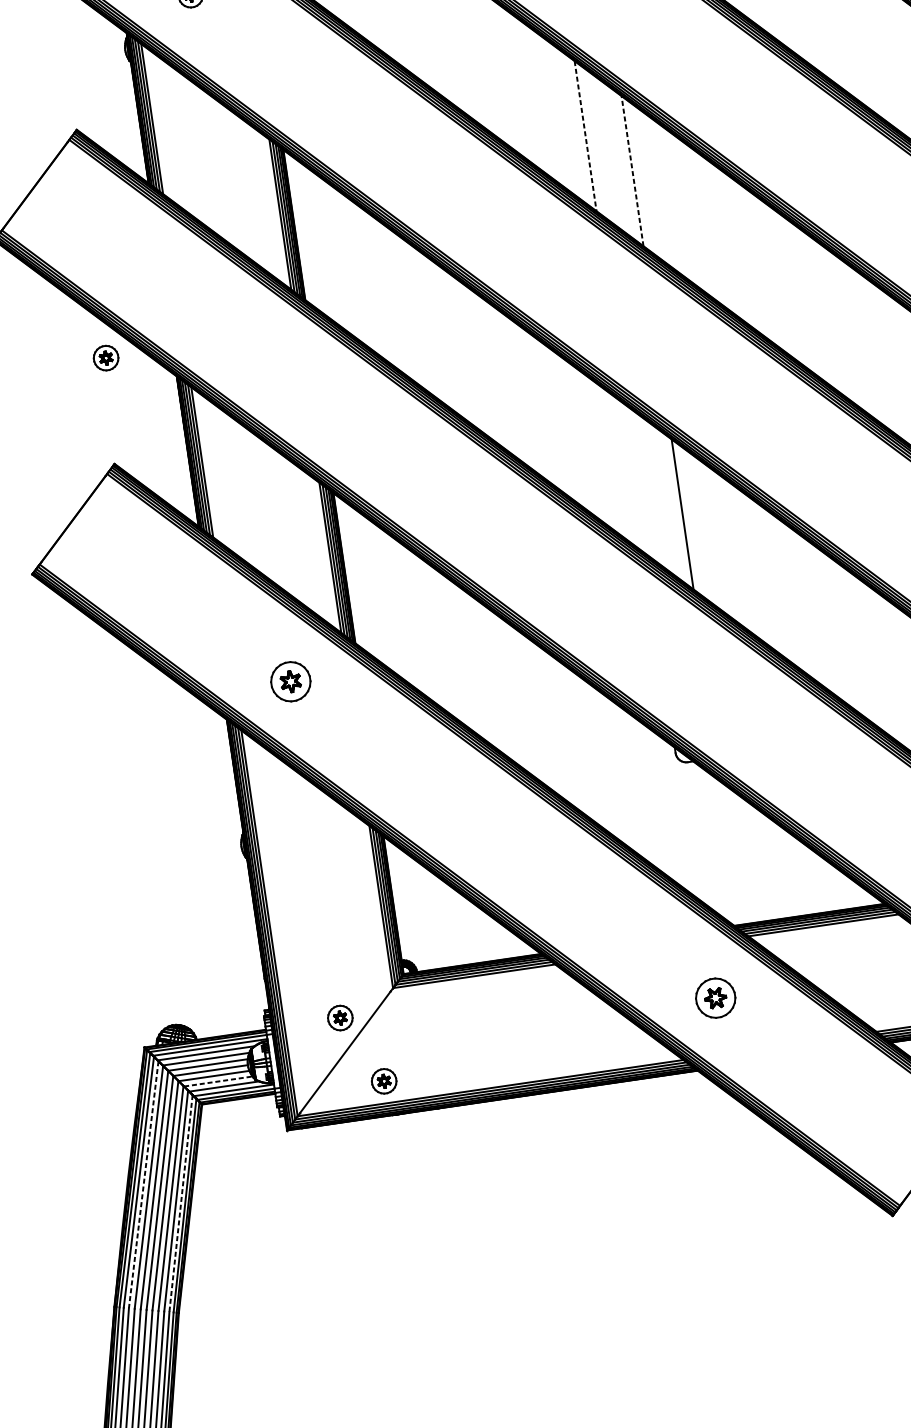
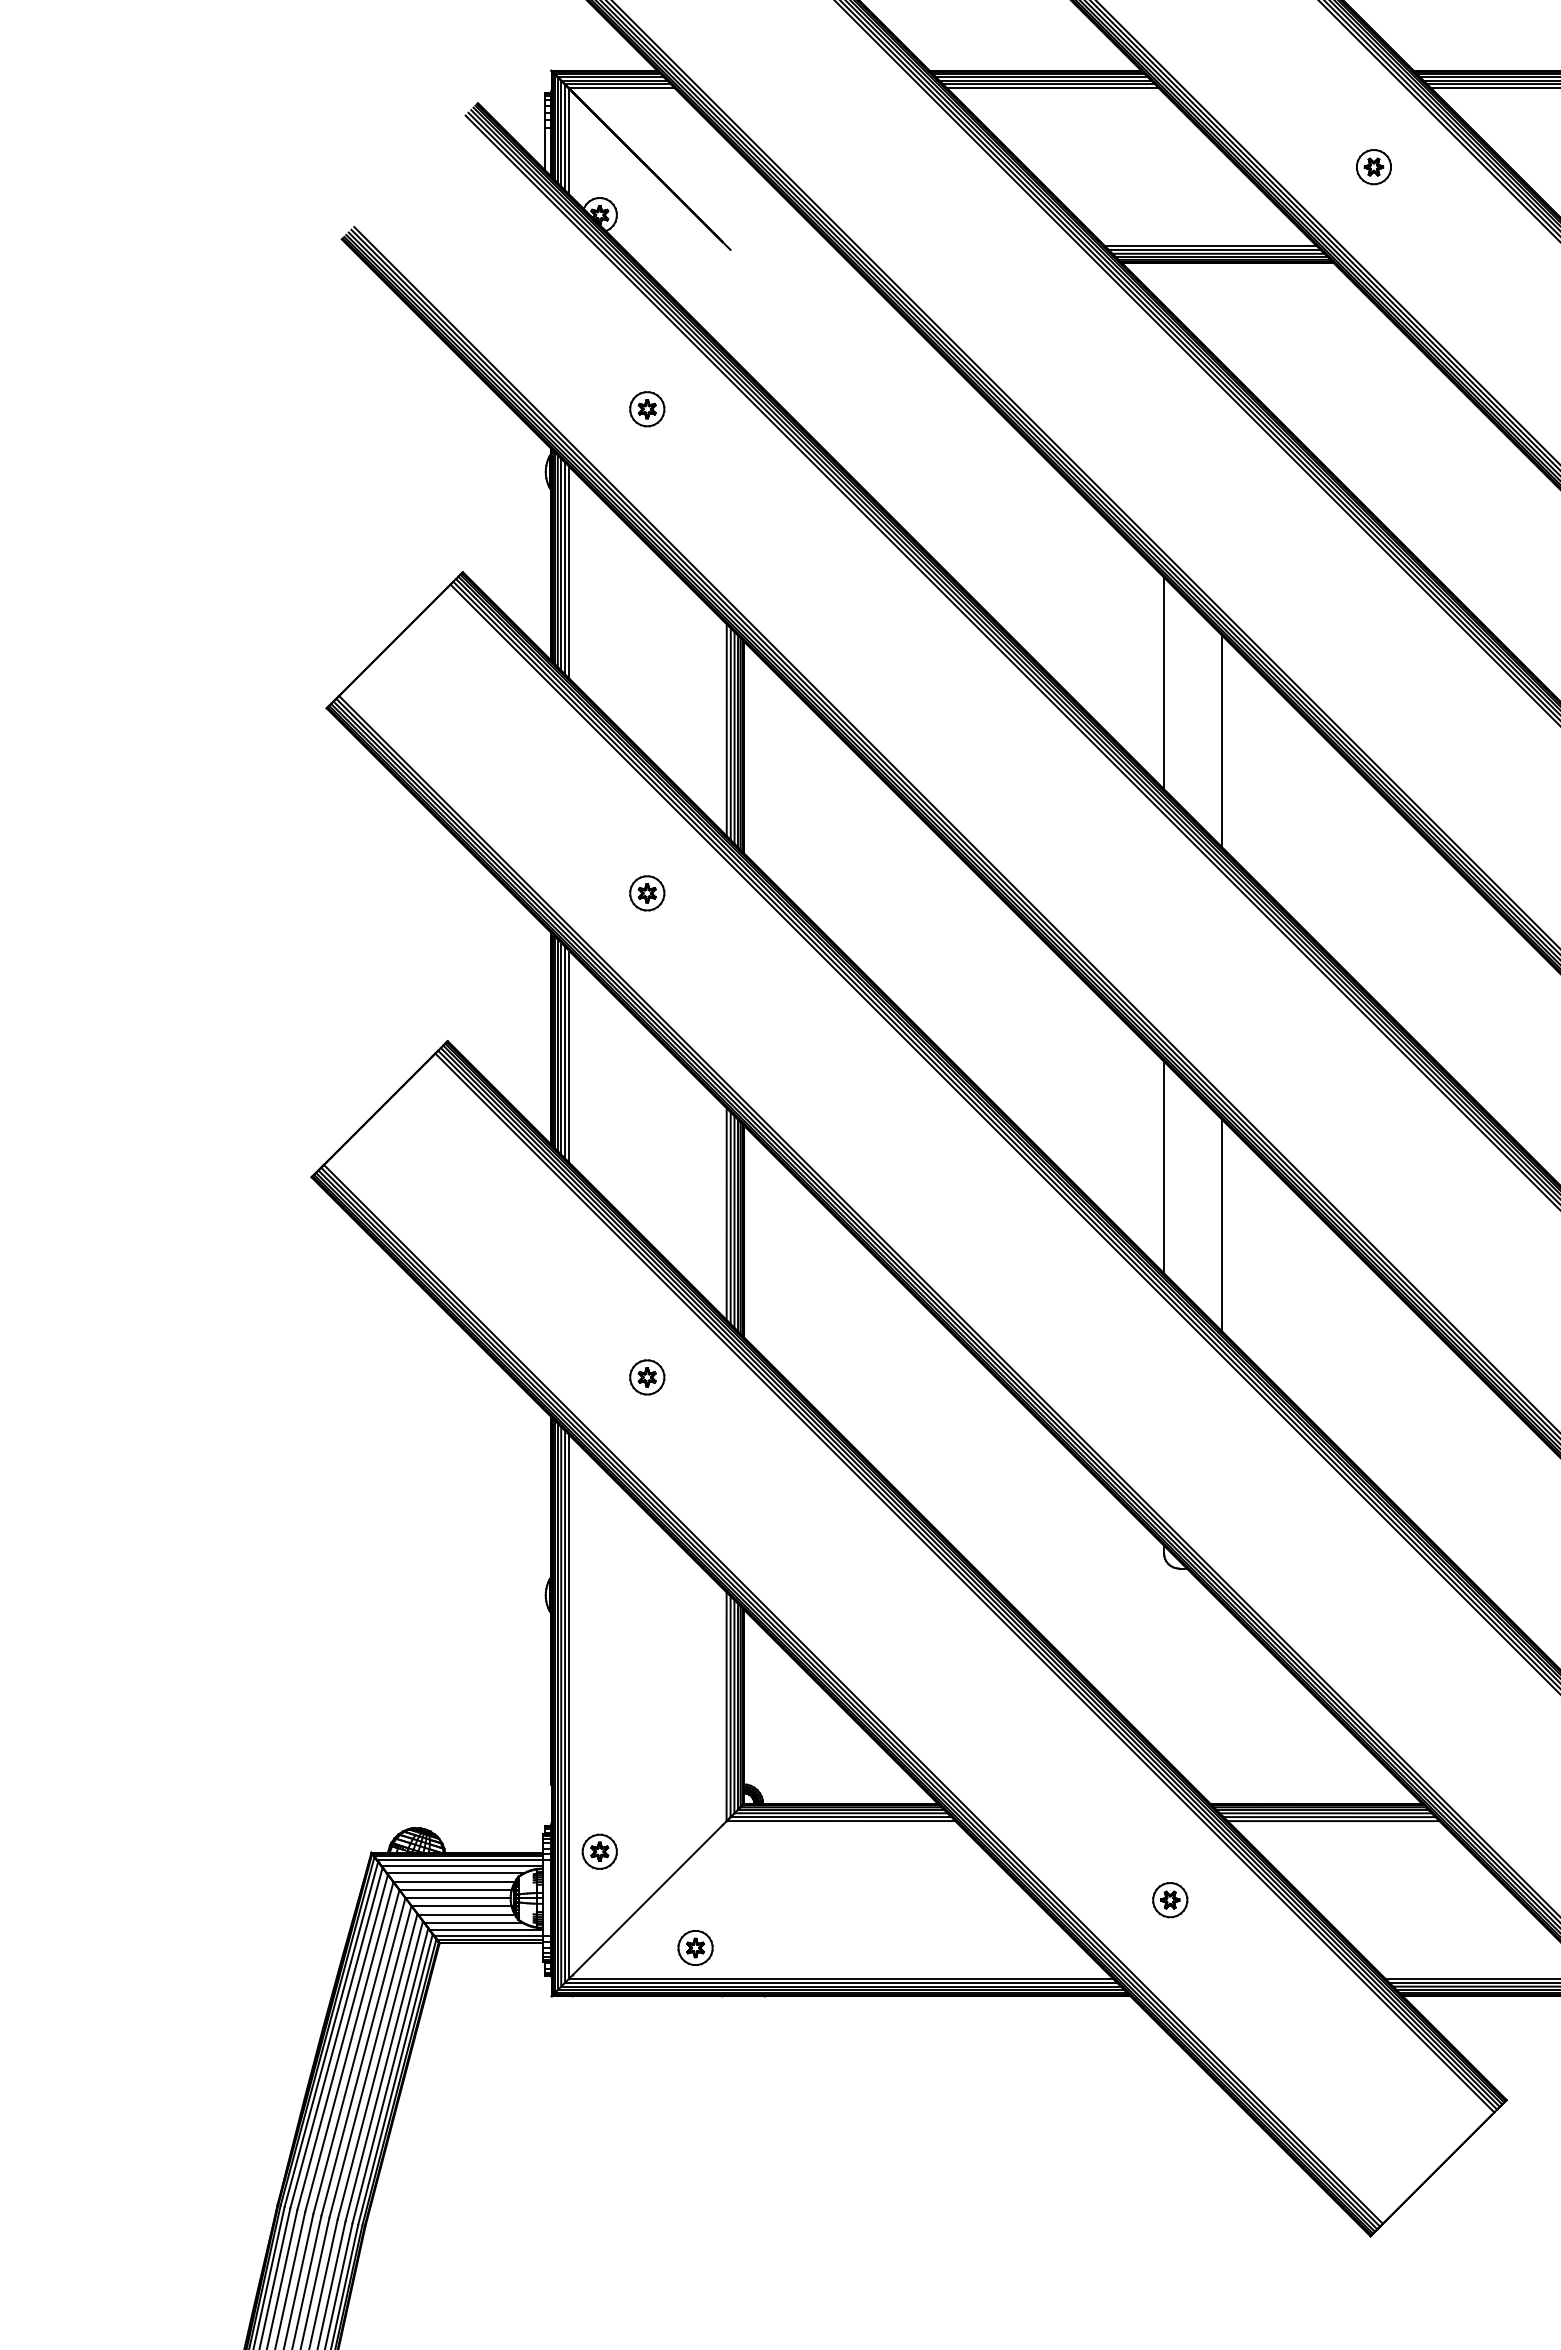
line: (585, 136) -> (1164, 683), dashed -> solid
line: (632, 171) -> (1221, 741), dashed -> solid
part: (106, 358) -> (647, 893), moved
line: (635, 479) -> (1164, 1167), added
part: (291, 681) -> (647, 1377), size x0.62
part: (716, 998) -> (1170, 1900), size x0.62
part: (340, 1017) -> (599, 1851), moved
line: (219, 1081) -> (467, 1914), dashed -> solid
line: (143, 1184) -> (342, 2042), dashed -> solid
line: (181, 1204) -> (390, 2076), dashed -> solid

